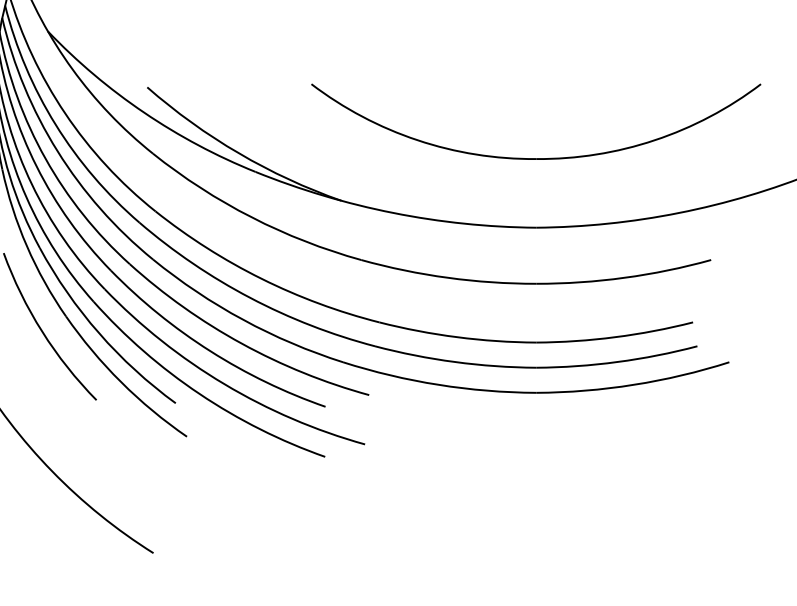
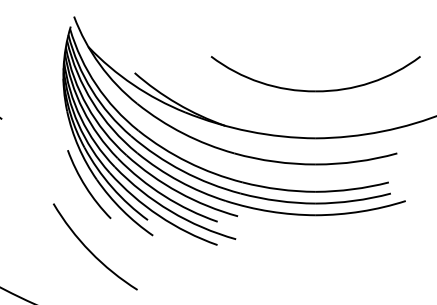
part: (535, 157) -> (315, 90), moved

